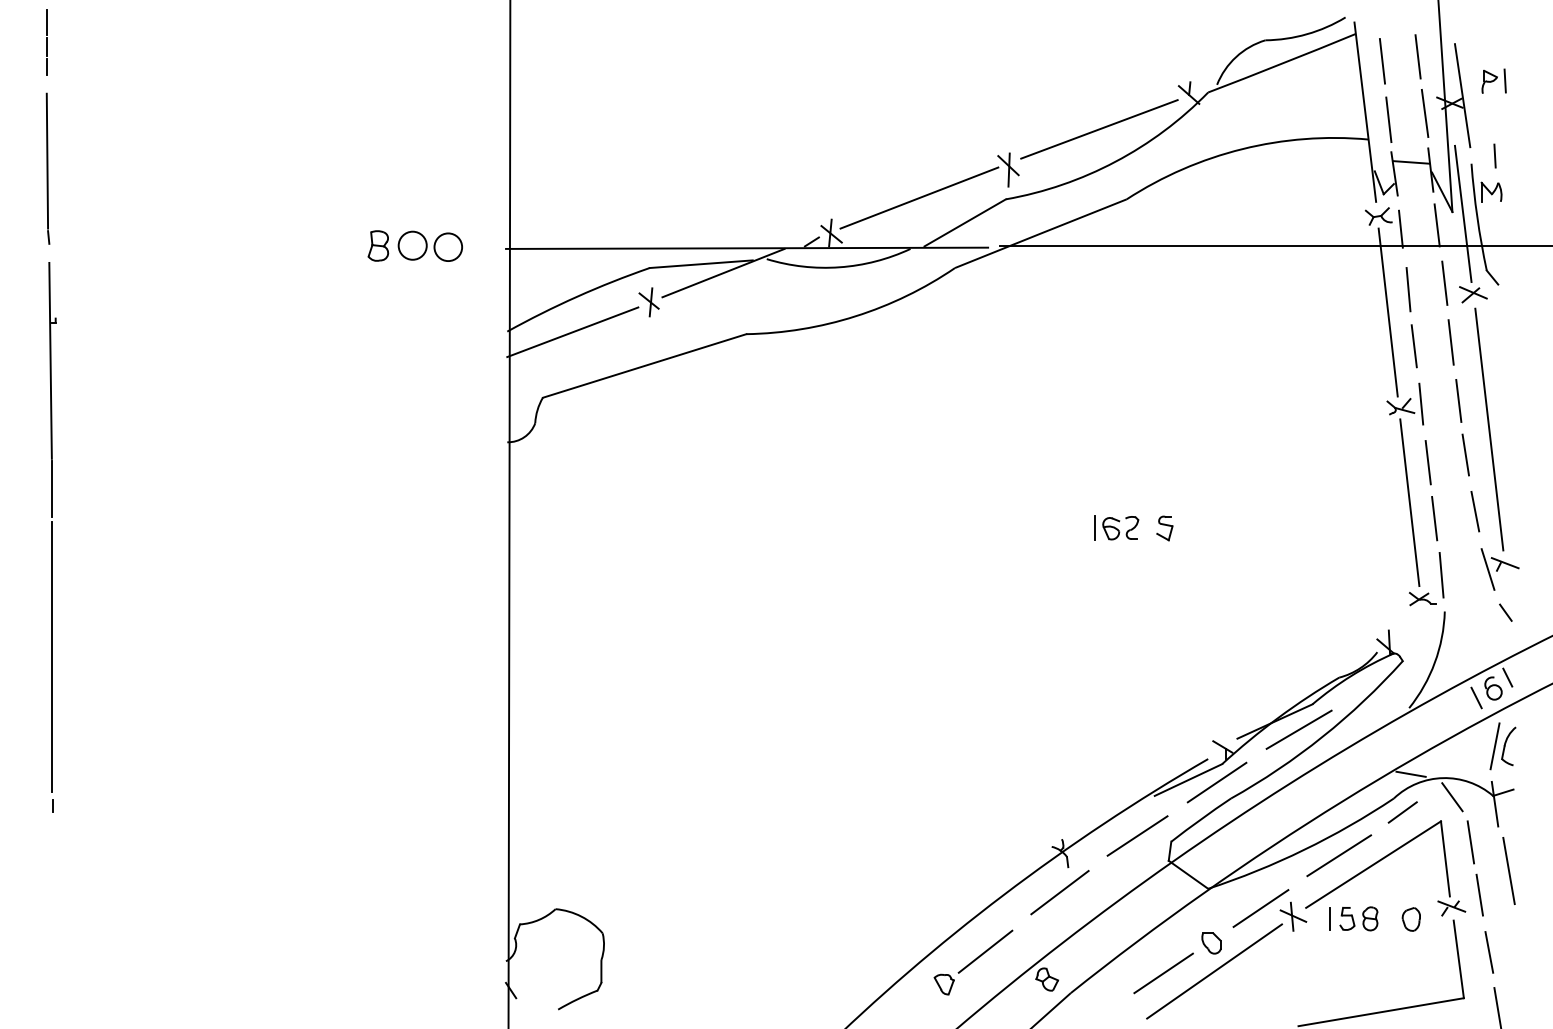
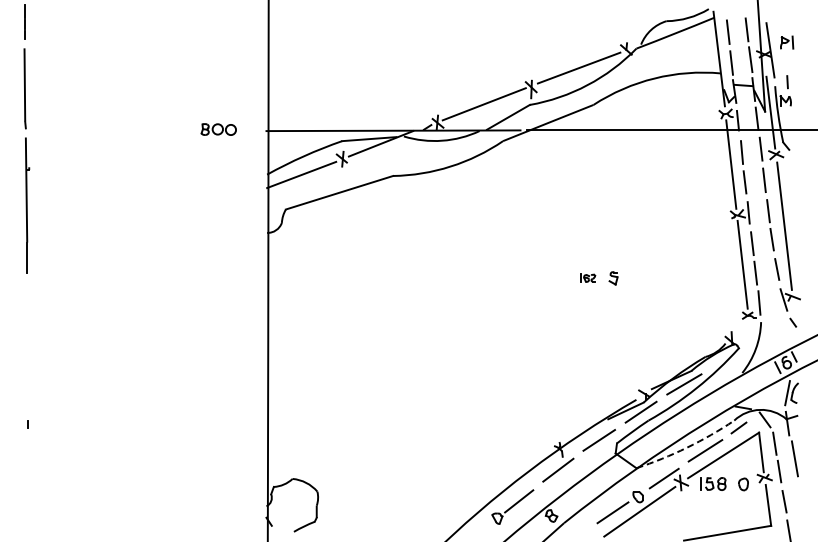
part: (414, 245) -> (218, 129), size x0.7
part: (1117, 528) -> (588, 278), size x0.6
line: (52, 657) -> (27, 346), removed
arc: (1303, 849) -> (686, 447), solid -> dashed

